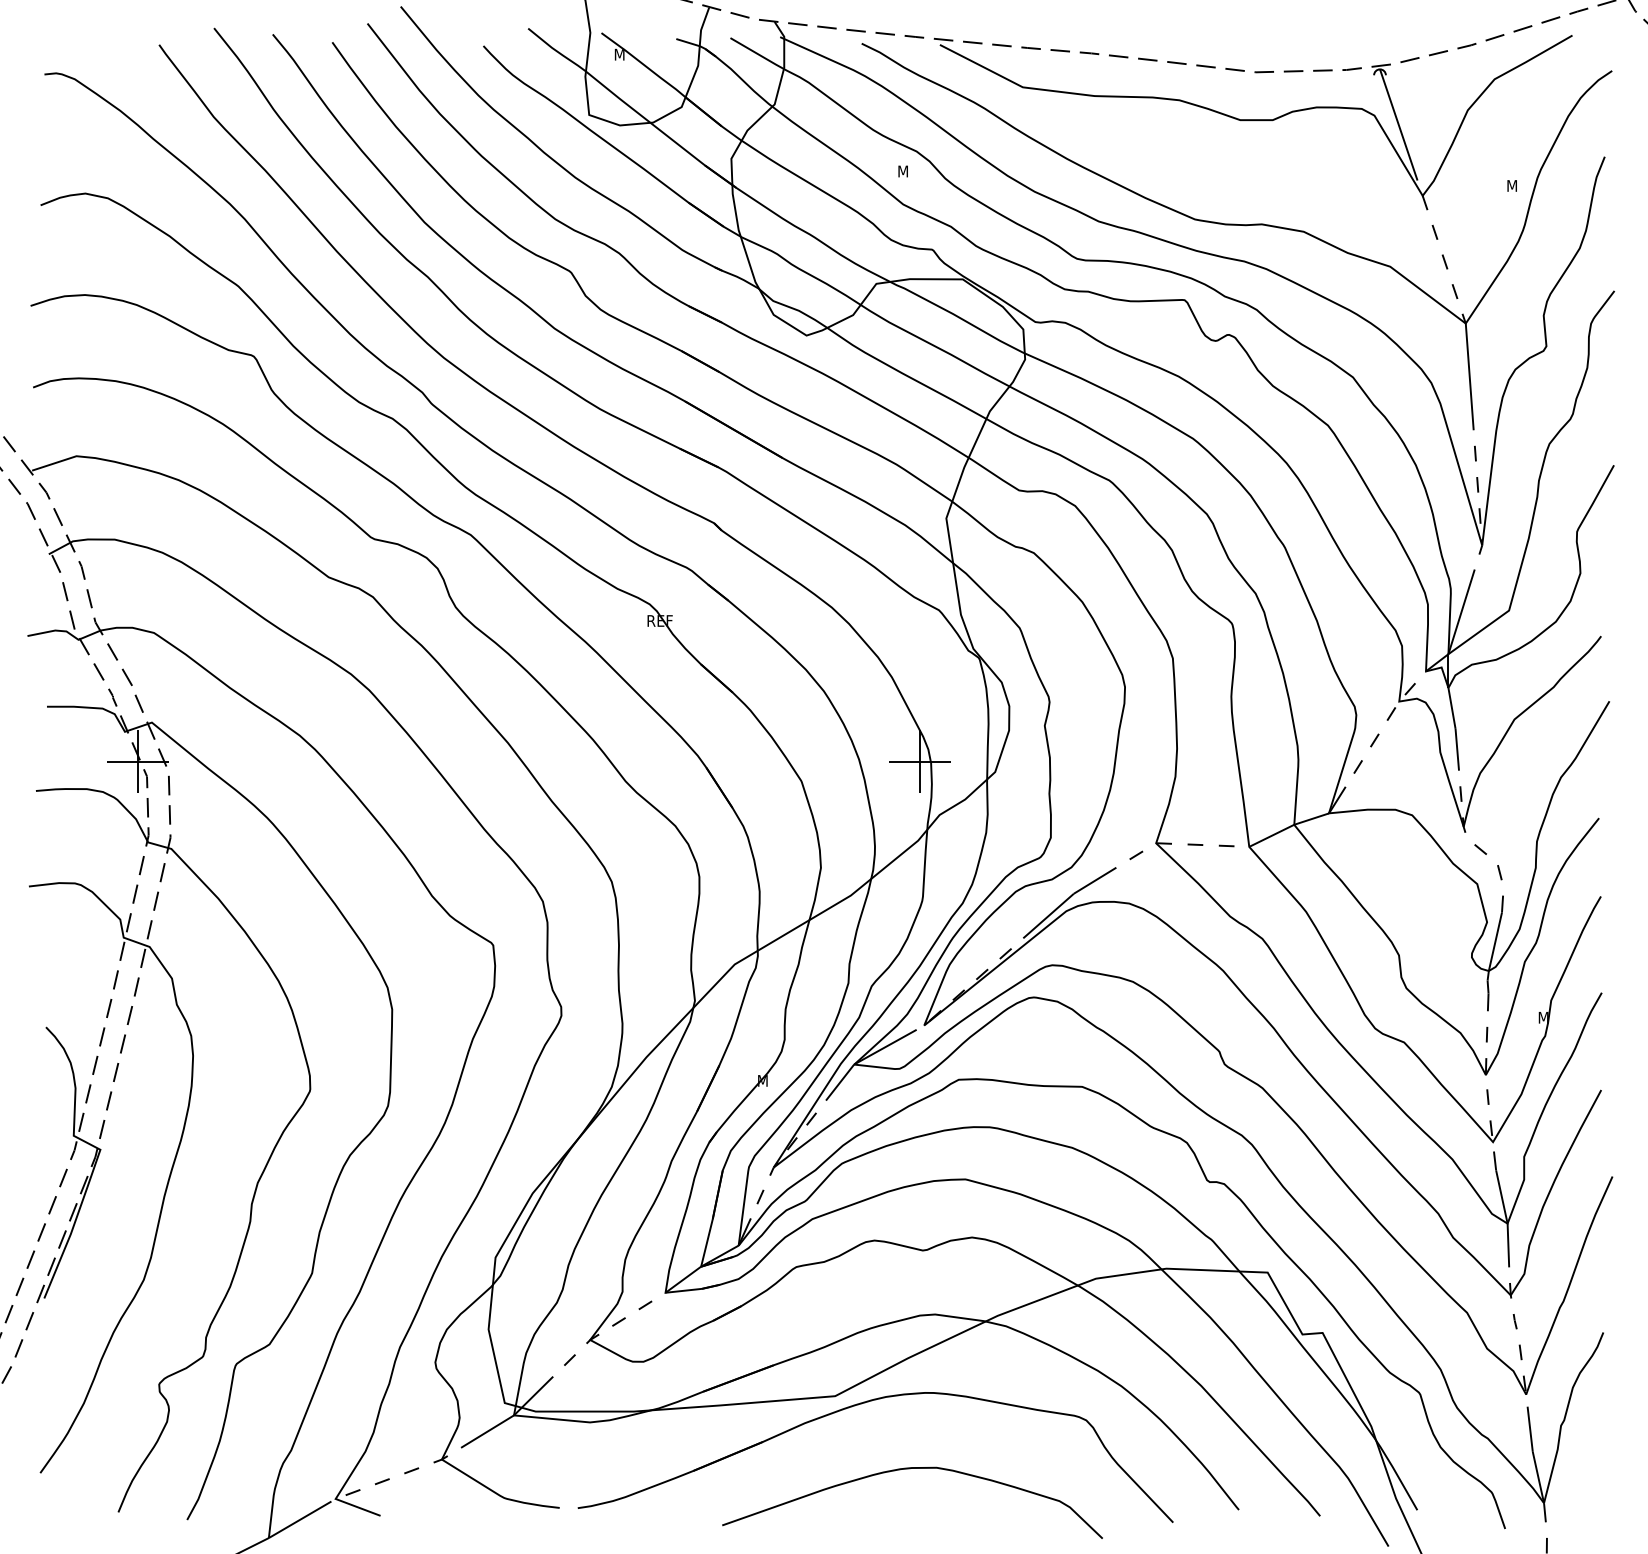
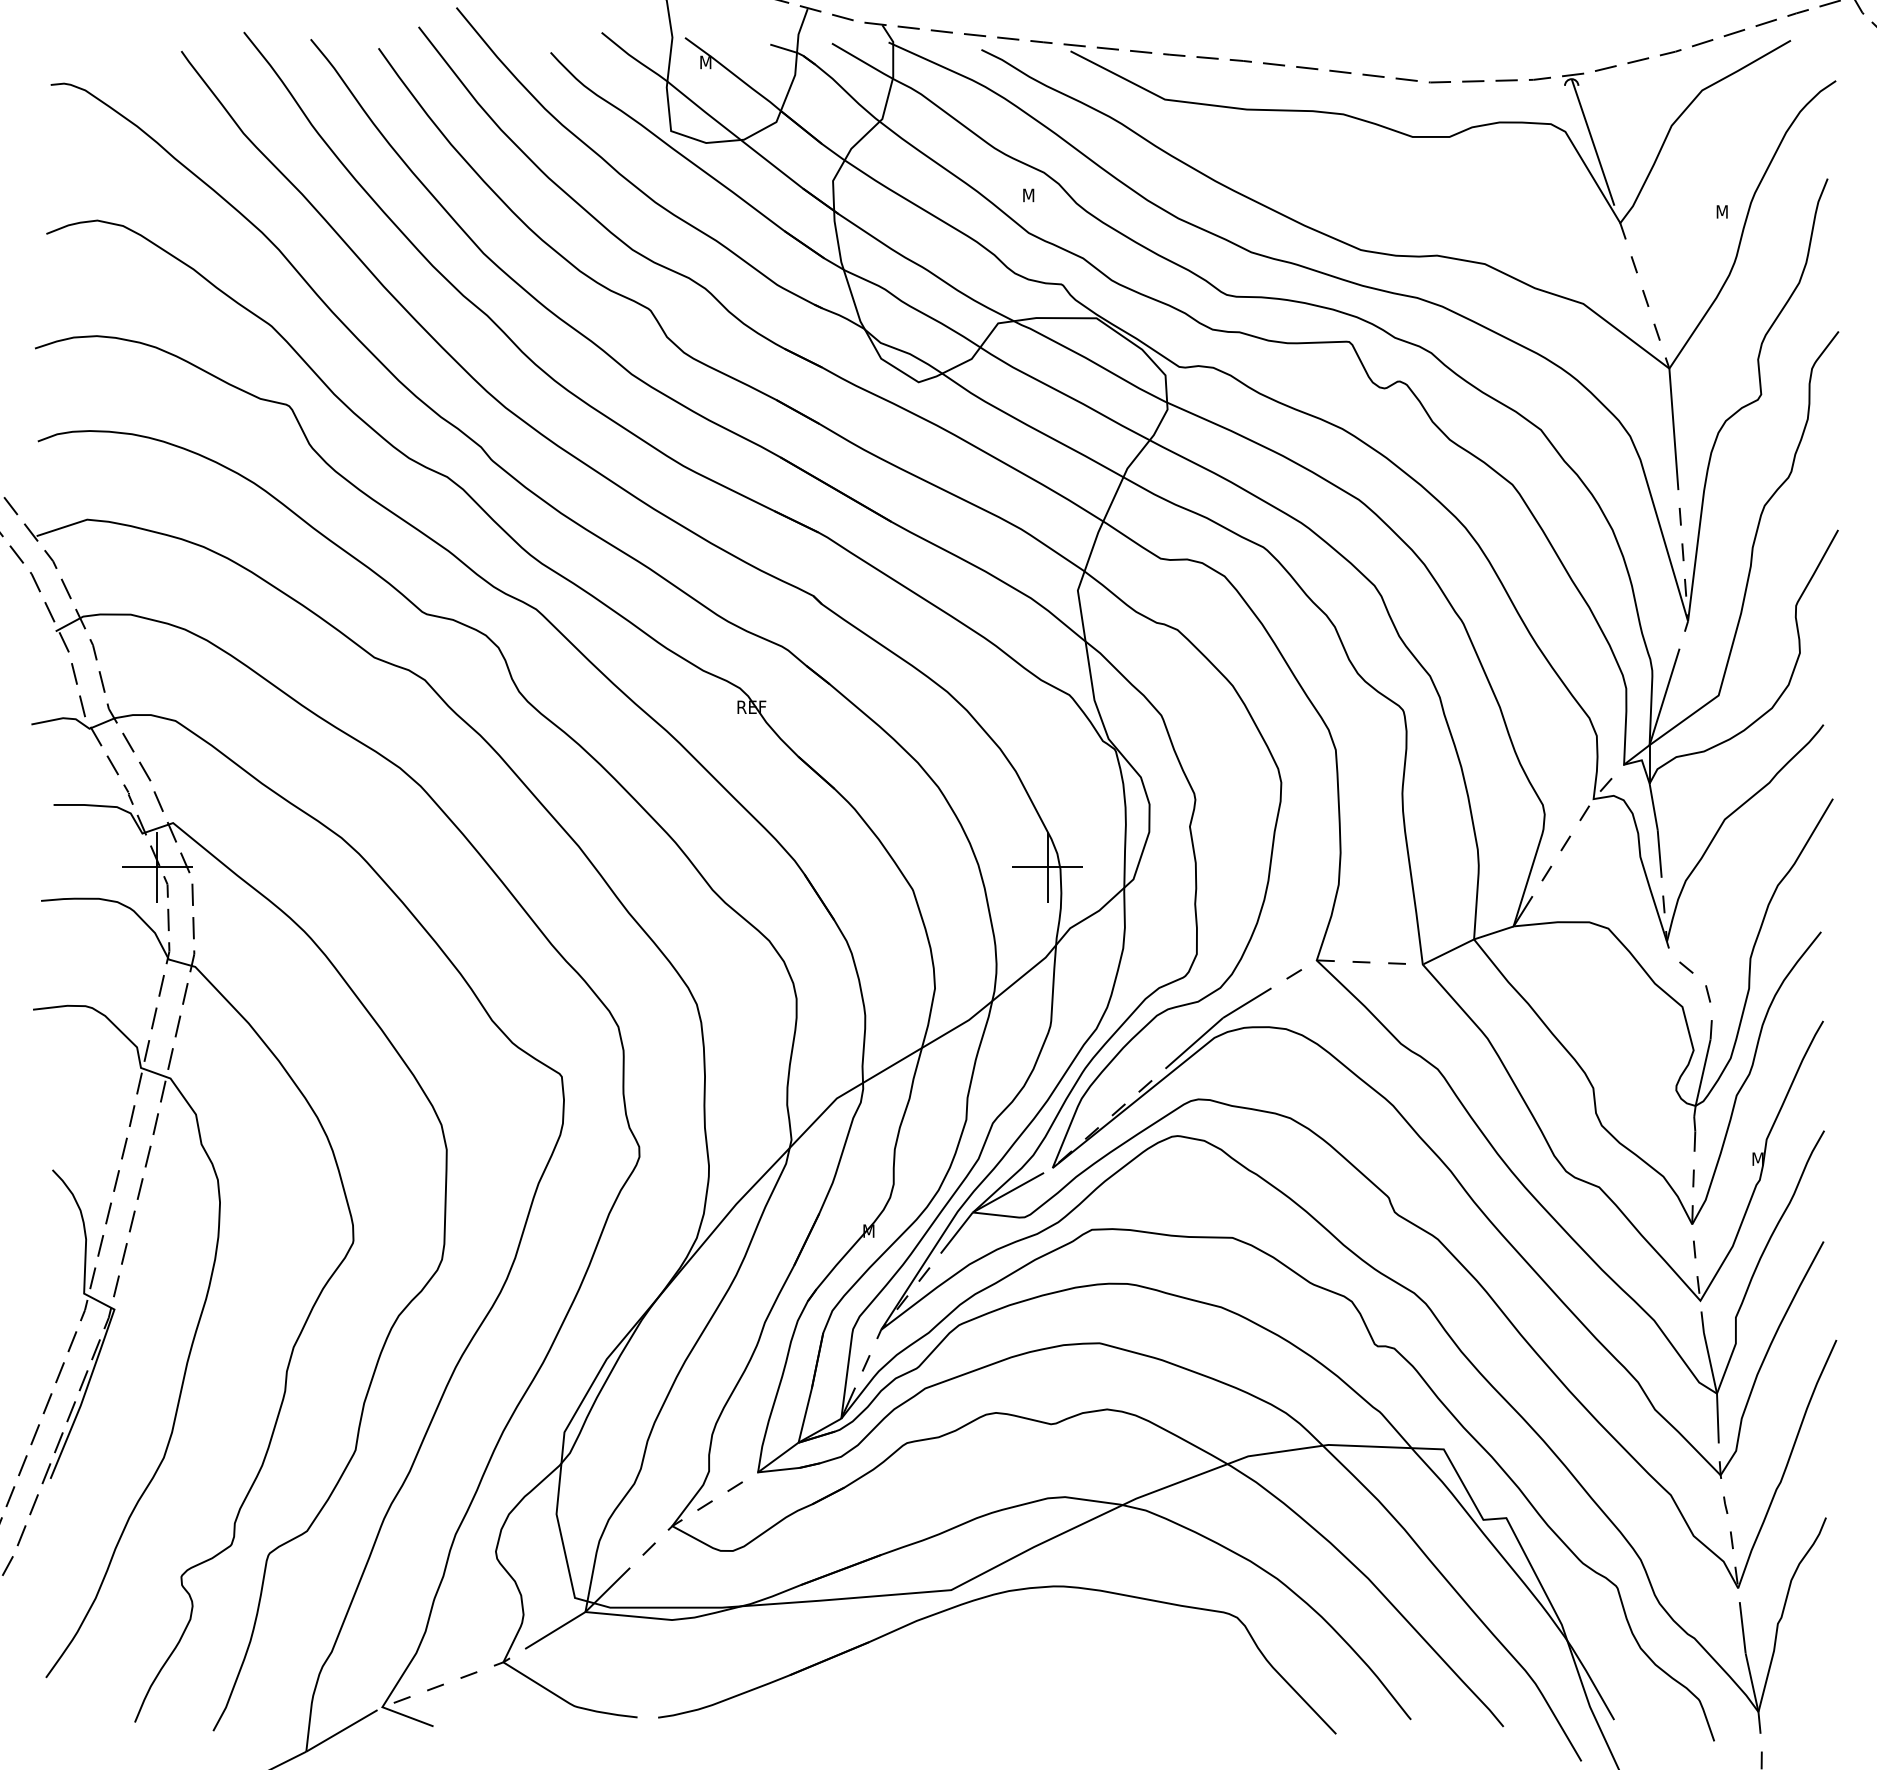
curve: (910, 1469) -> (1036, 1673), removed

